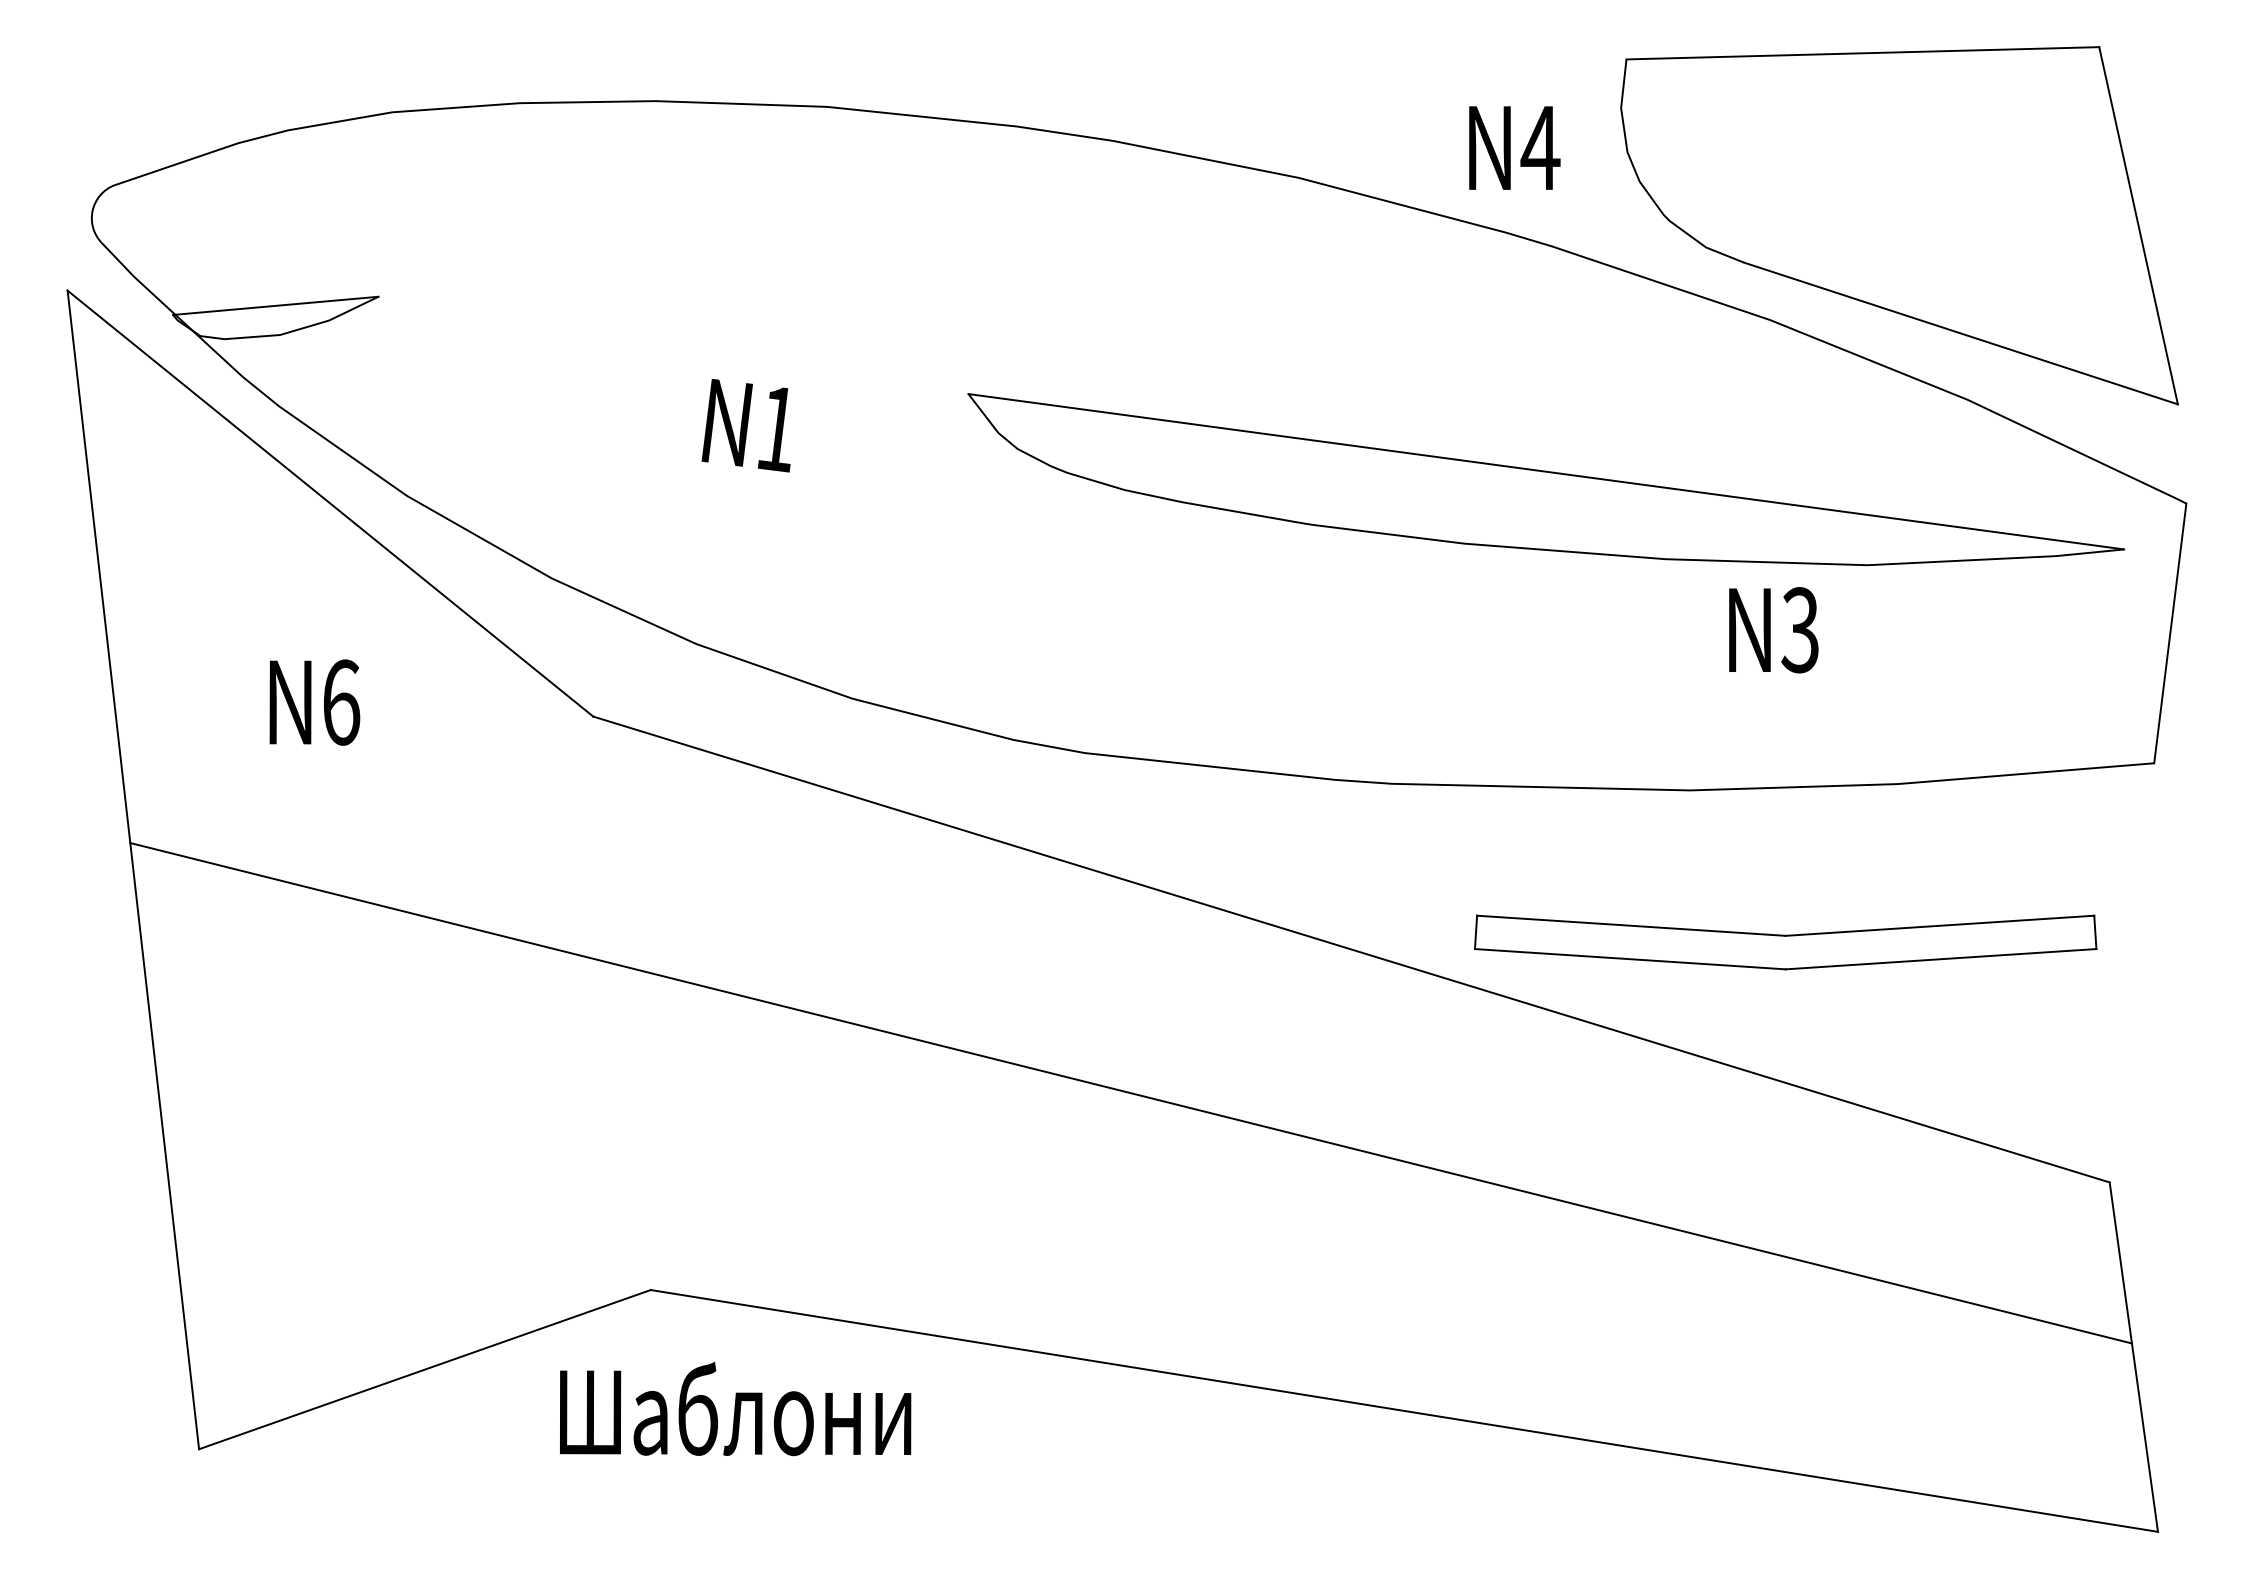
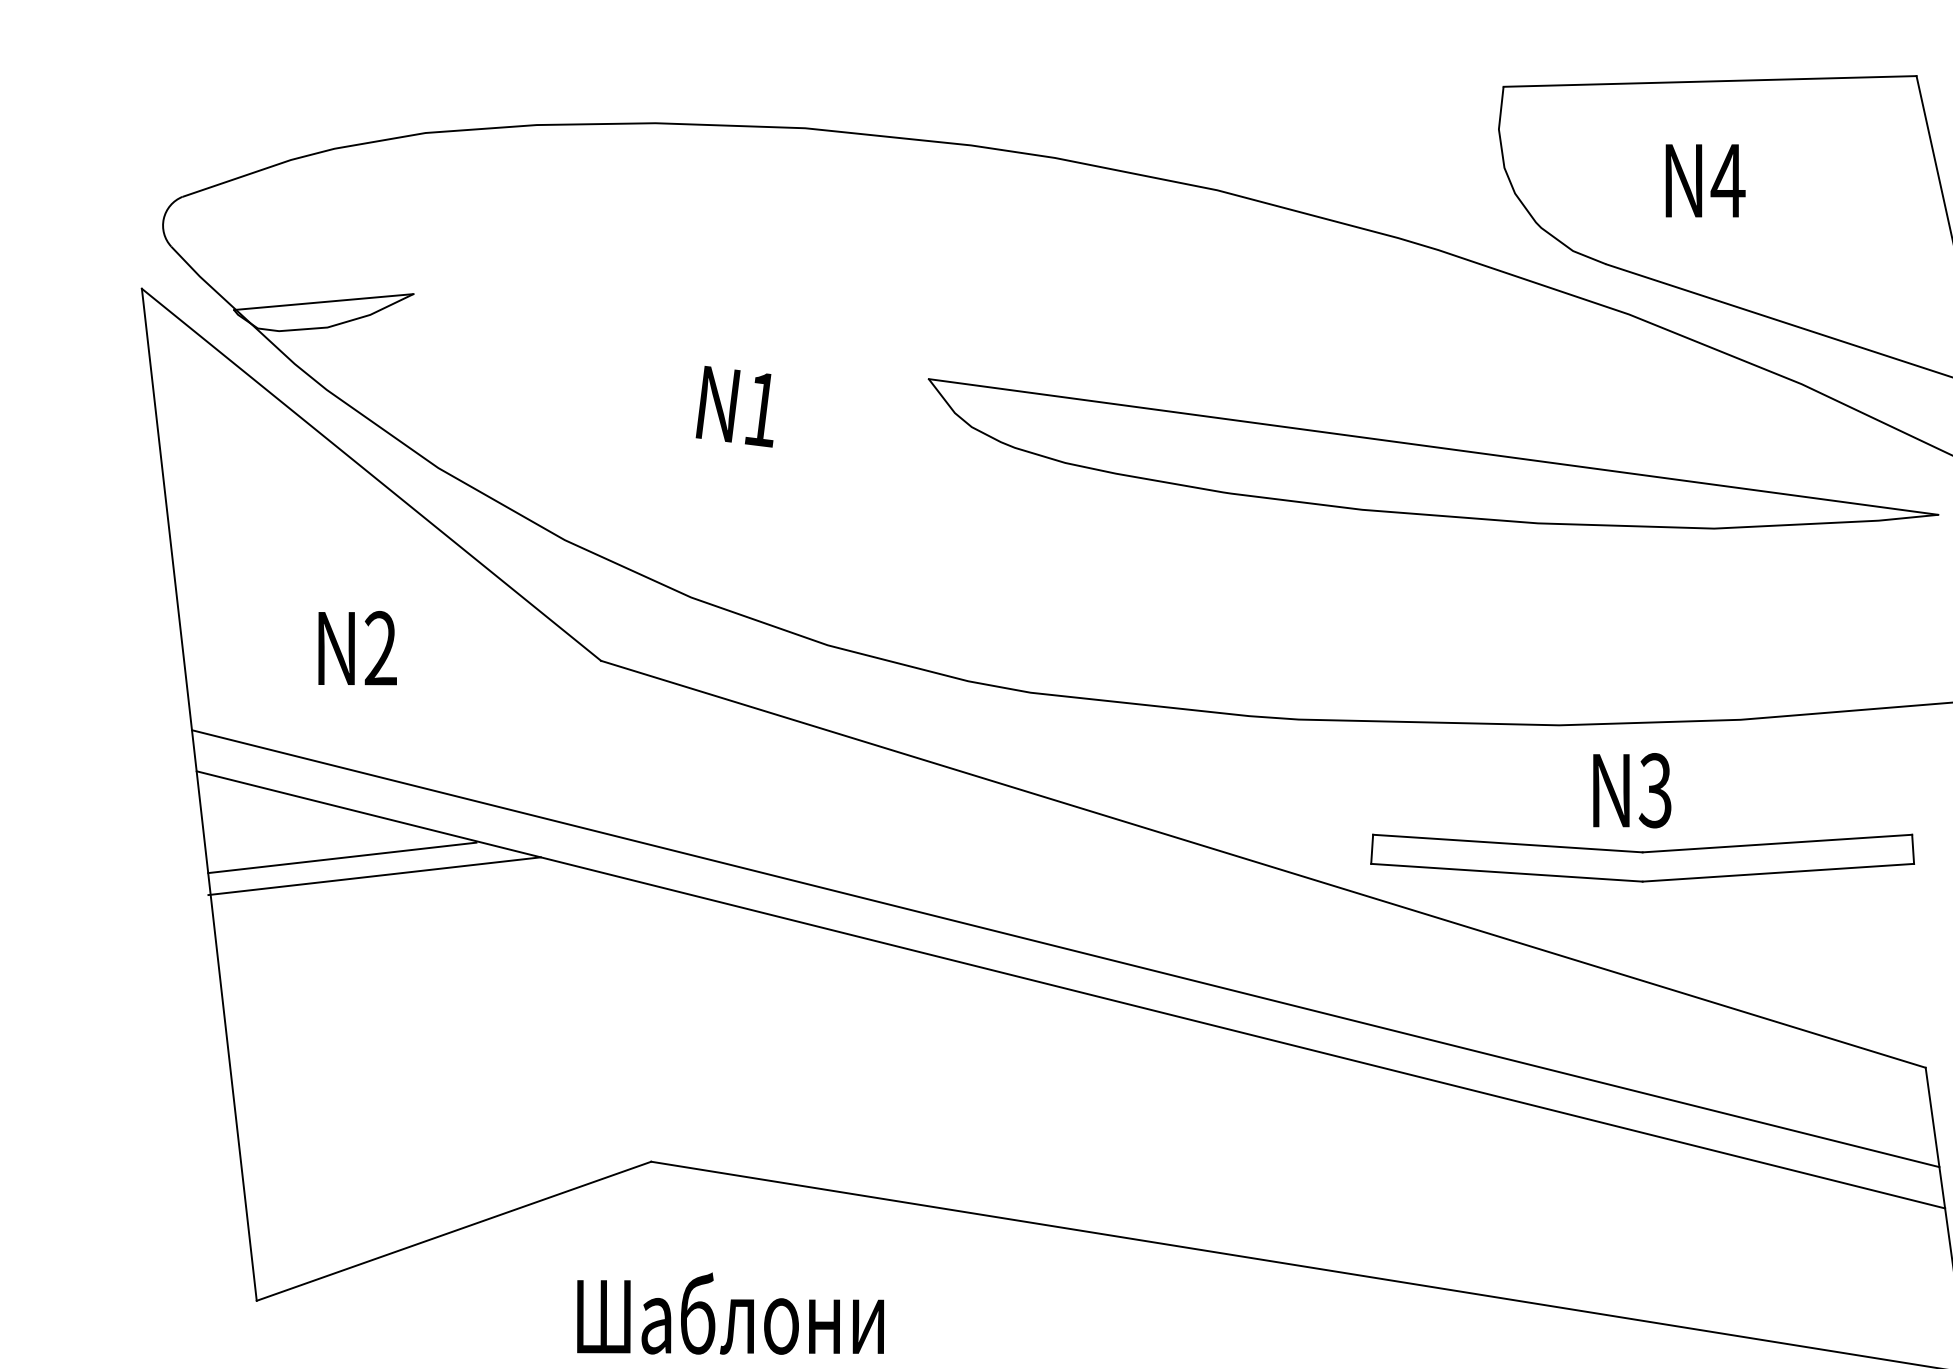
text: (1514, 147) -> (1705, 180), moved
text: (1773, 630) -> (1632, 790), moved
text: (341, 702) -> (381, 648), N6 -> N2
line: (296, 941) -> (341, 857), added
line: (333, 962) -> (374, 875), added
line: (1125, 1046) -> (1065, 949), added
text: (735, 1408) -> (730, 1313), moved

